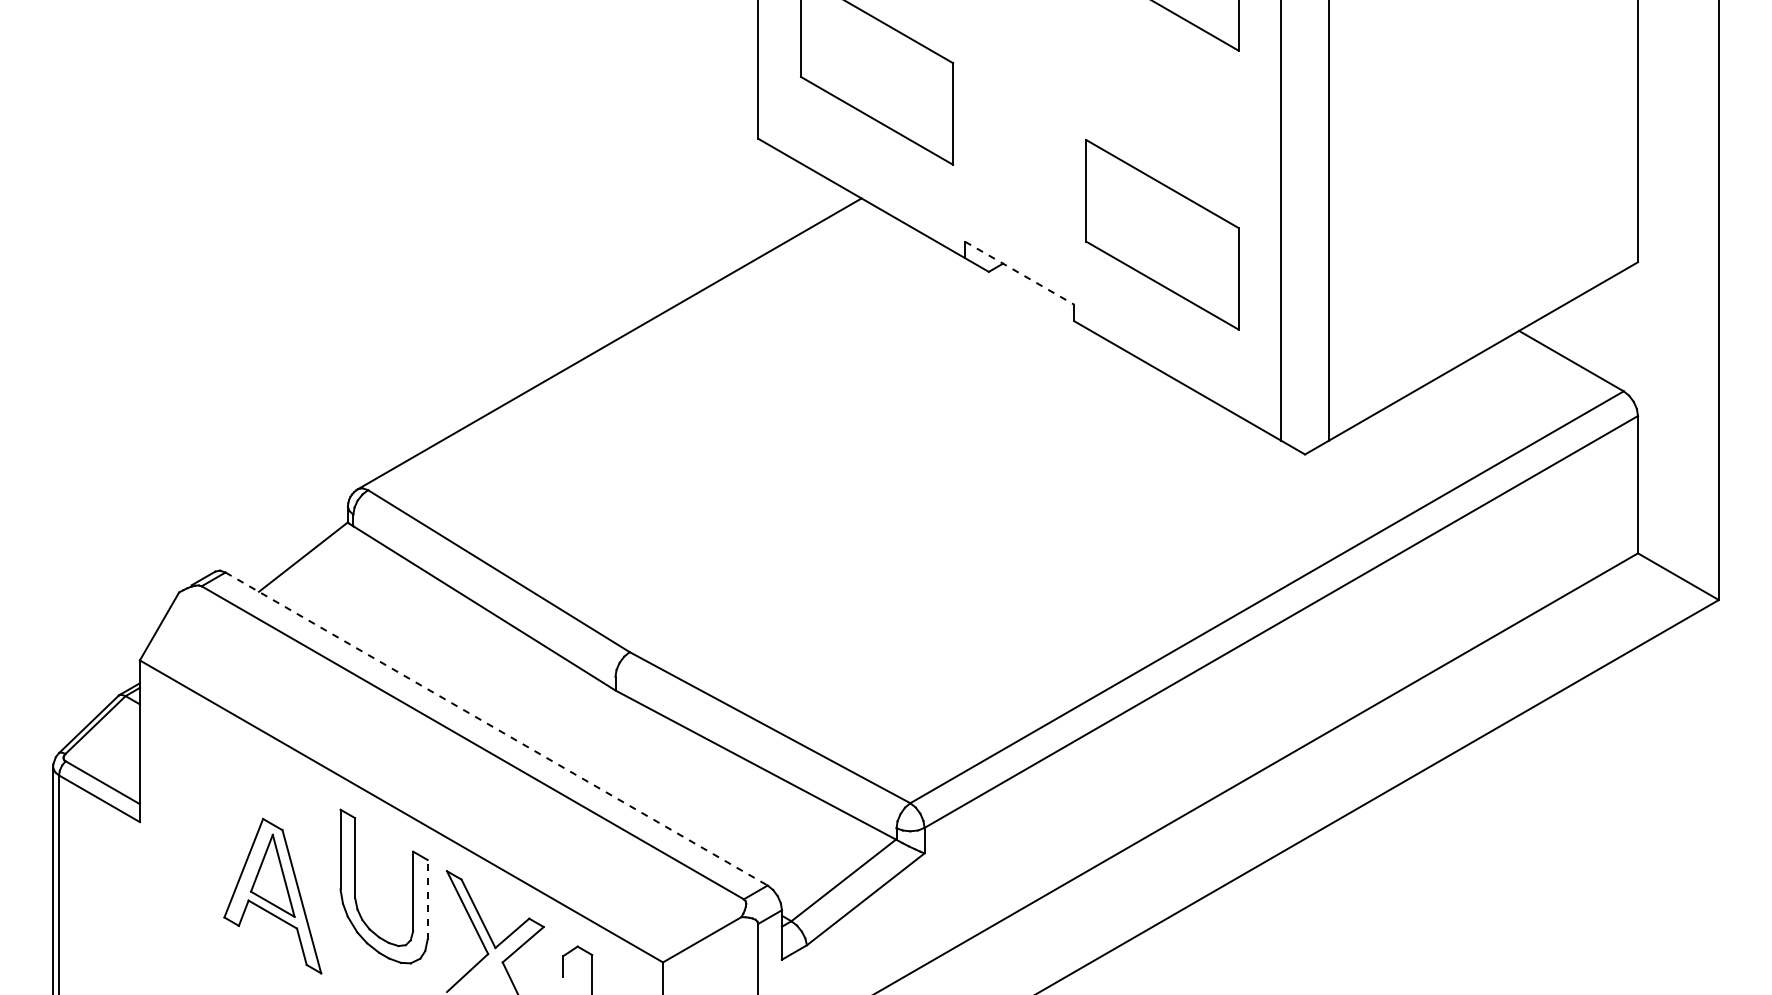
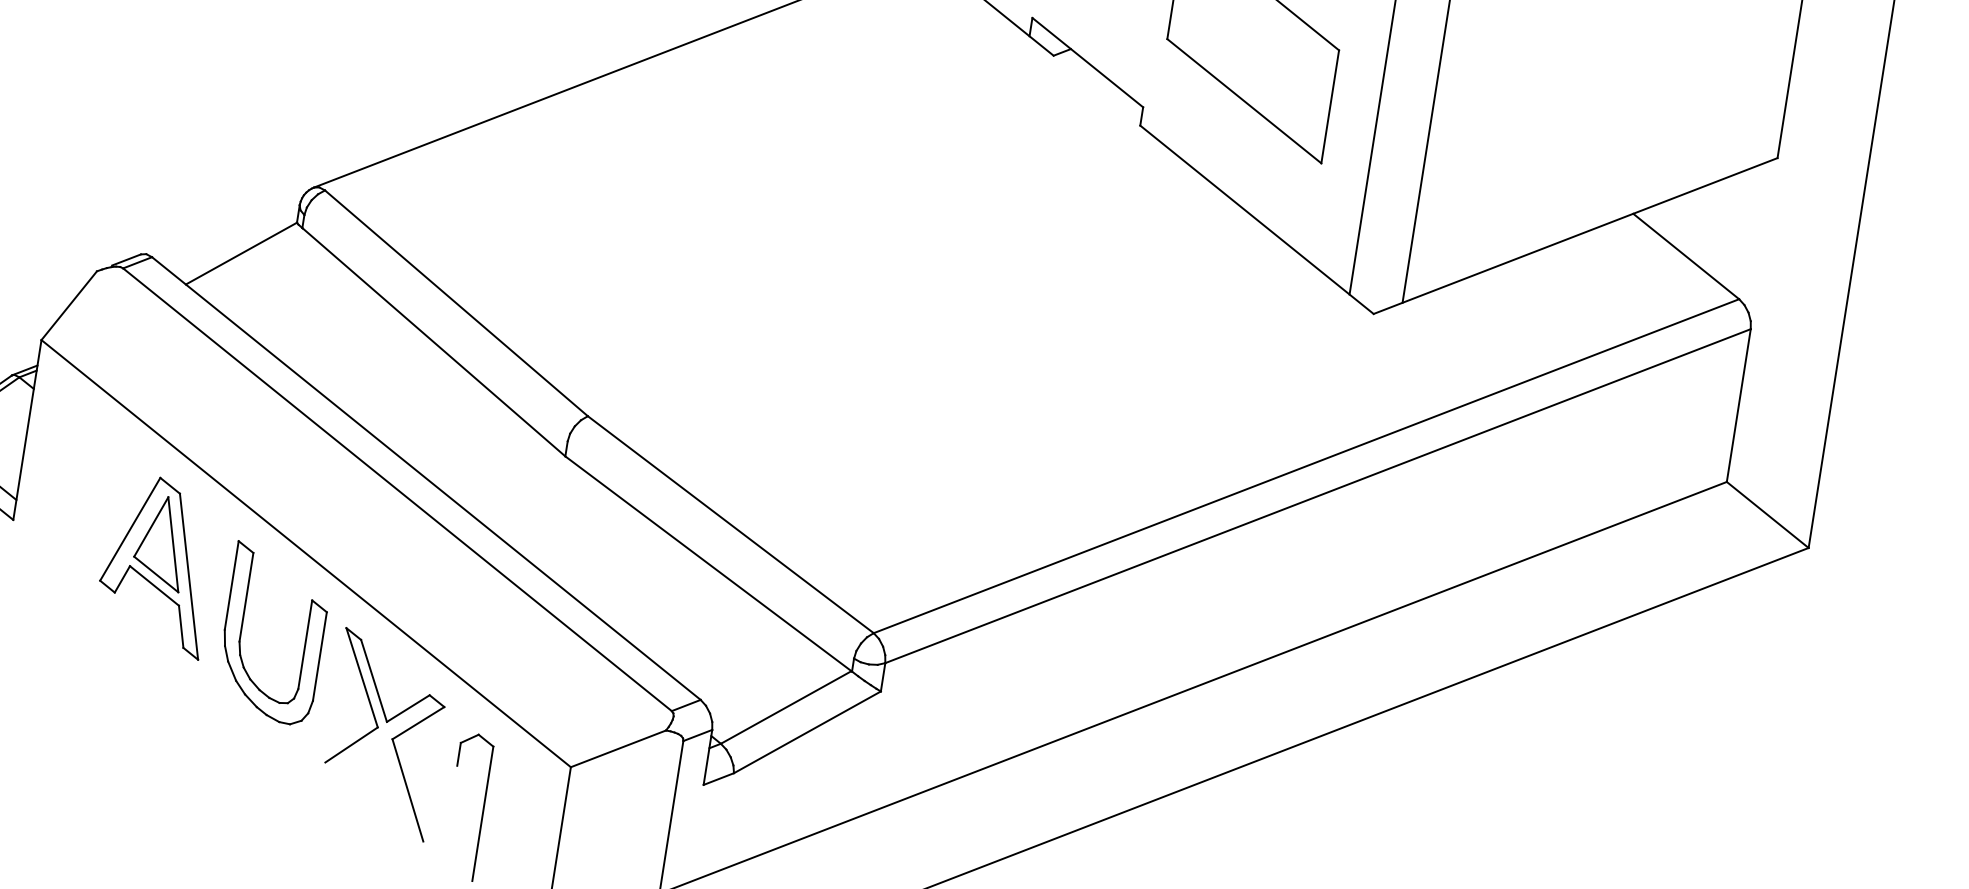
line: (1020, 273) -> (1088, 63), dashed -> solid
line: (497, 729) -> (427, 479), dashed -> solid
part: (272, 895) -> (157, 564), moved
line: (427, 899) -> (319, 656), dashed -> solid

